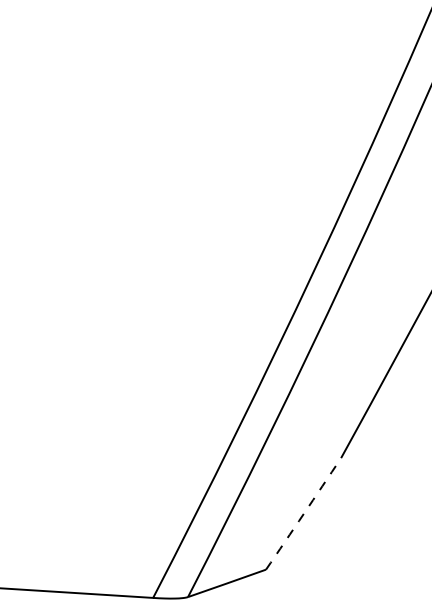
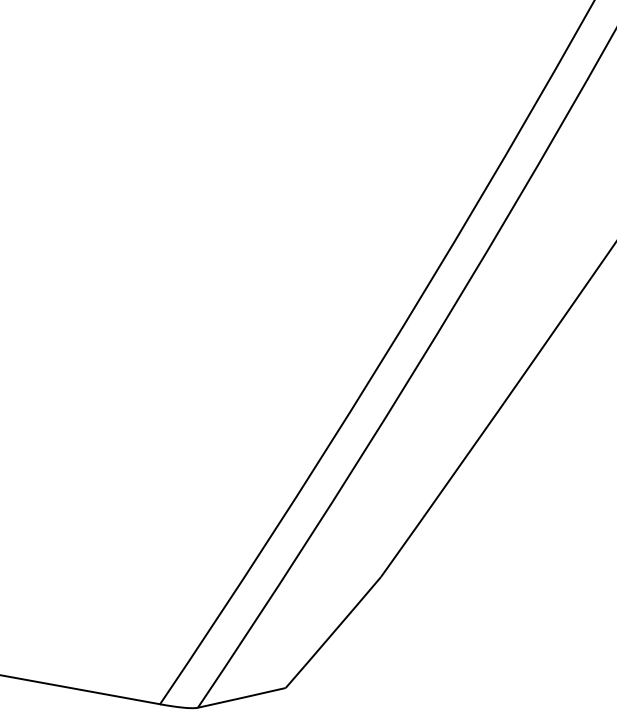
arc: (303, 513) -> (333, 632), dashed -> solid

